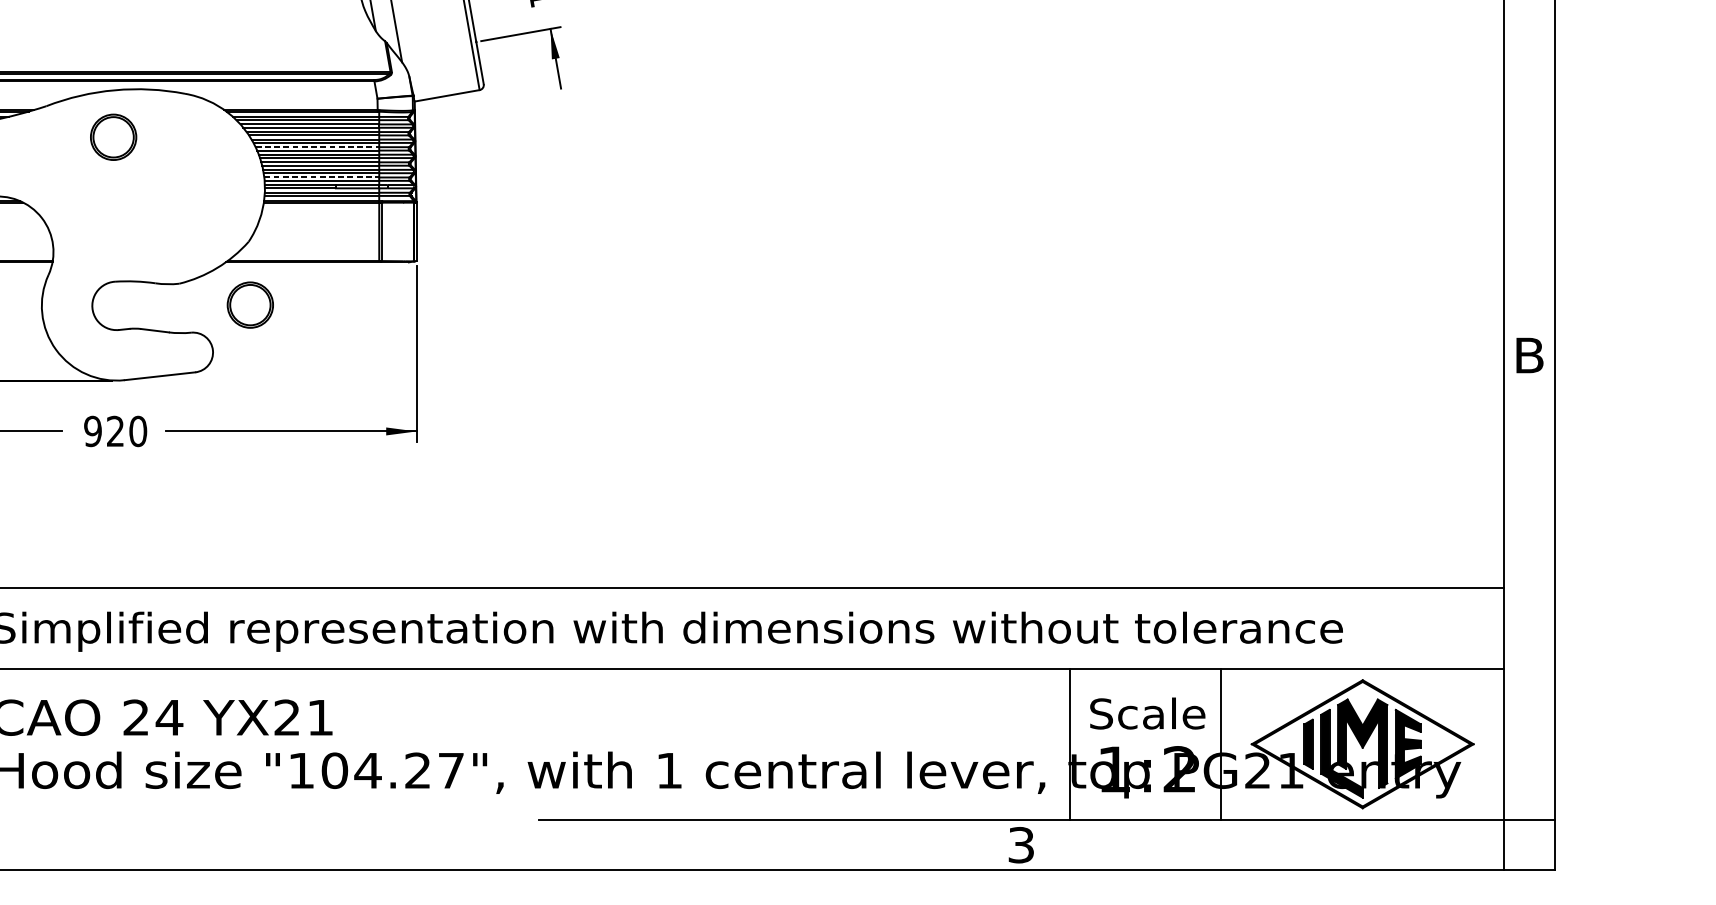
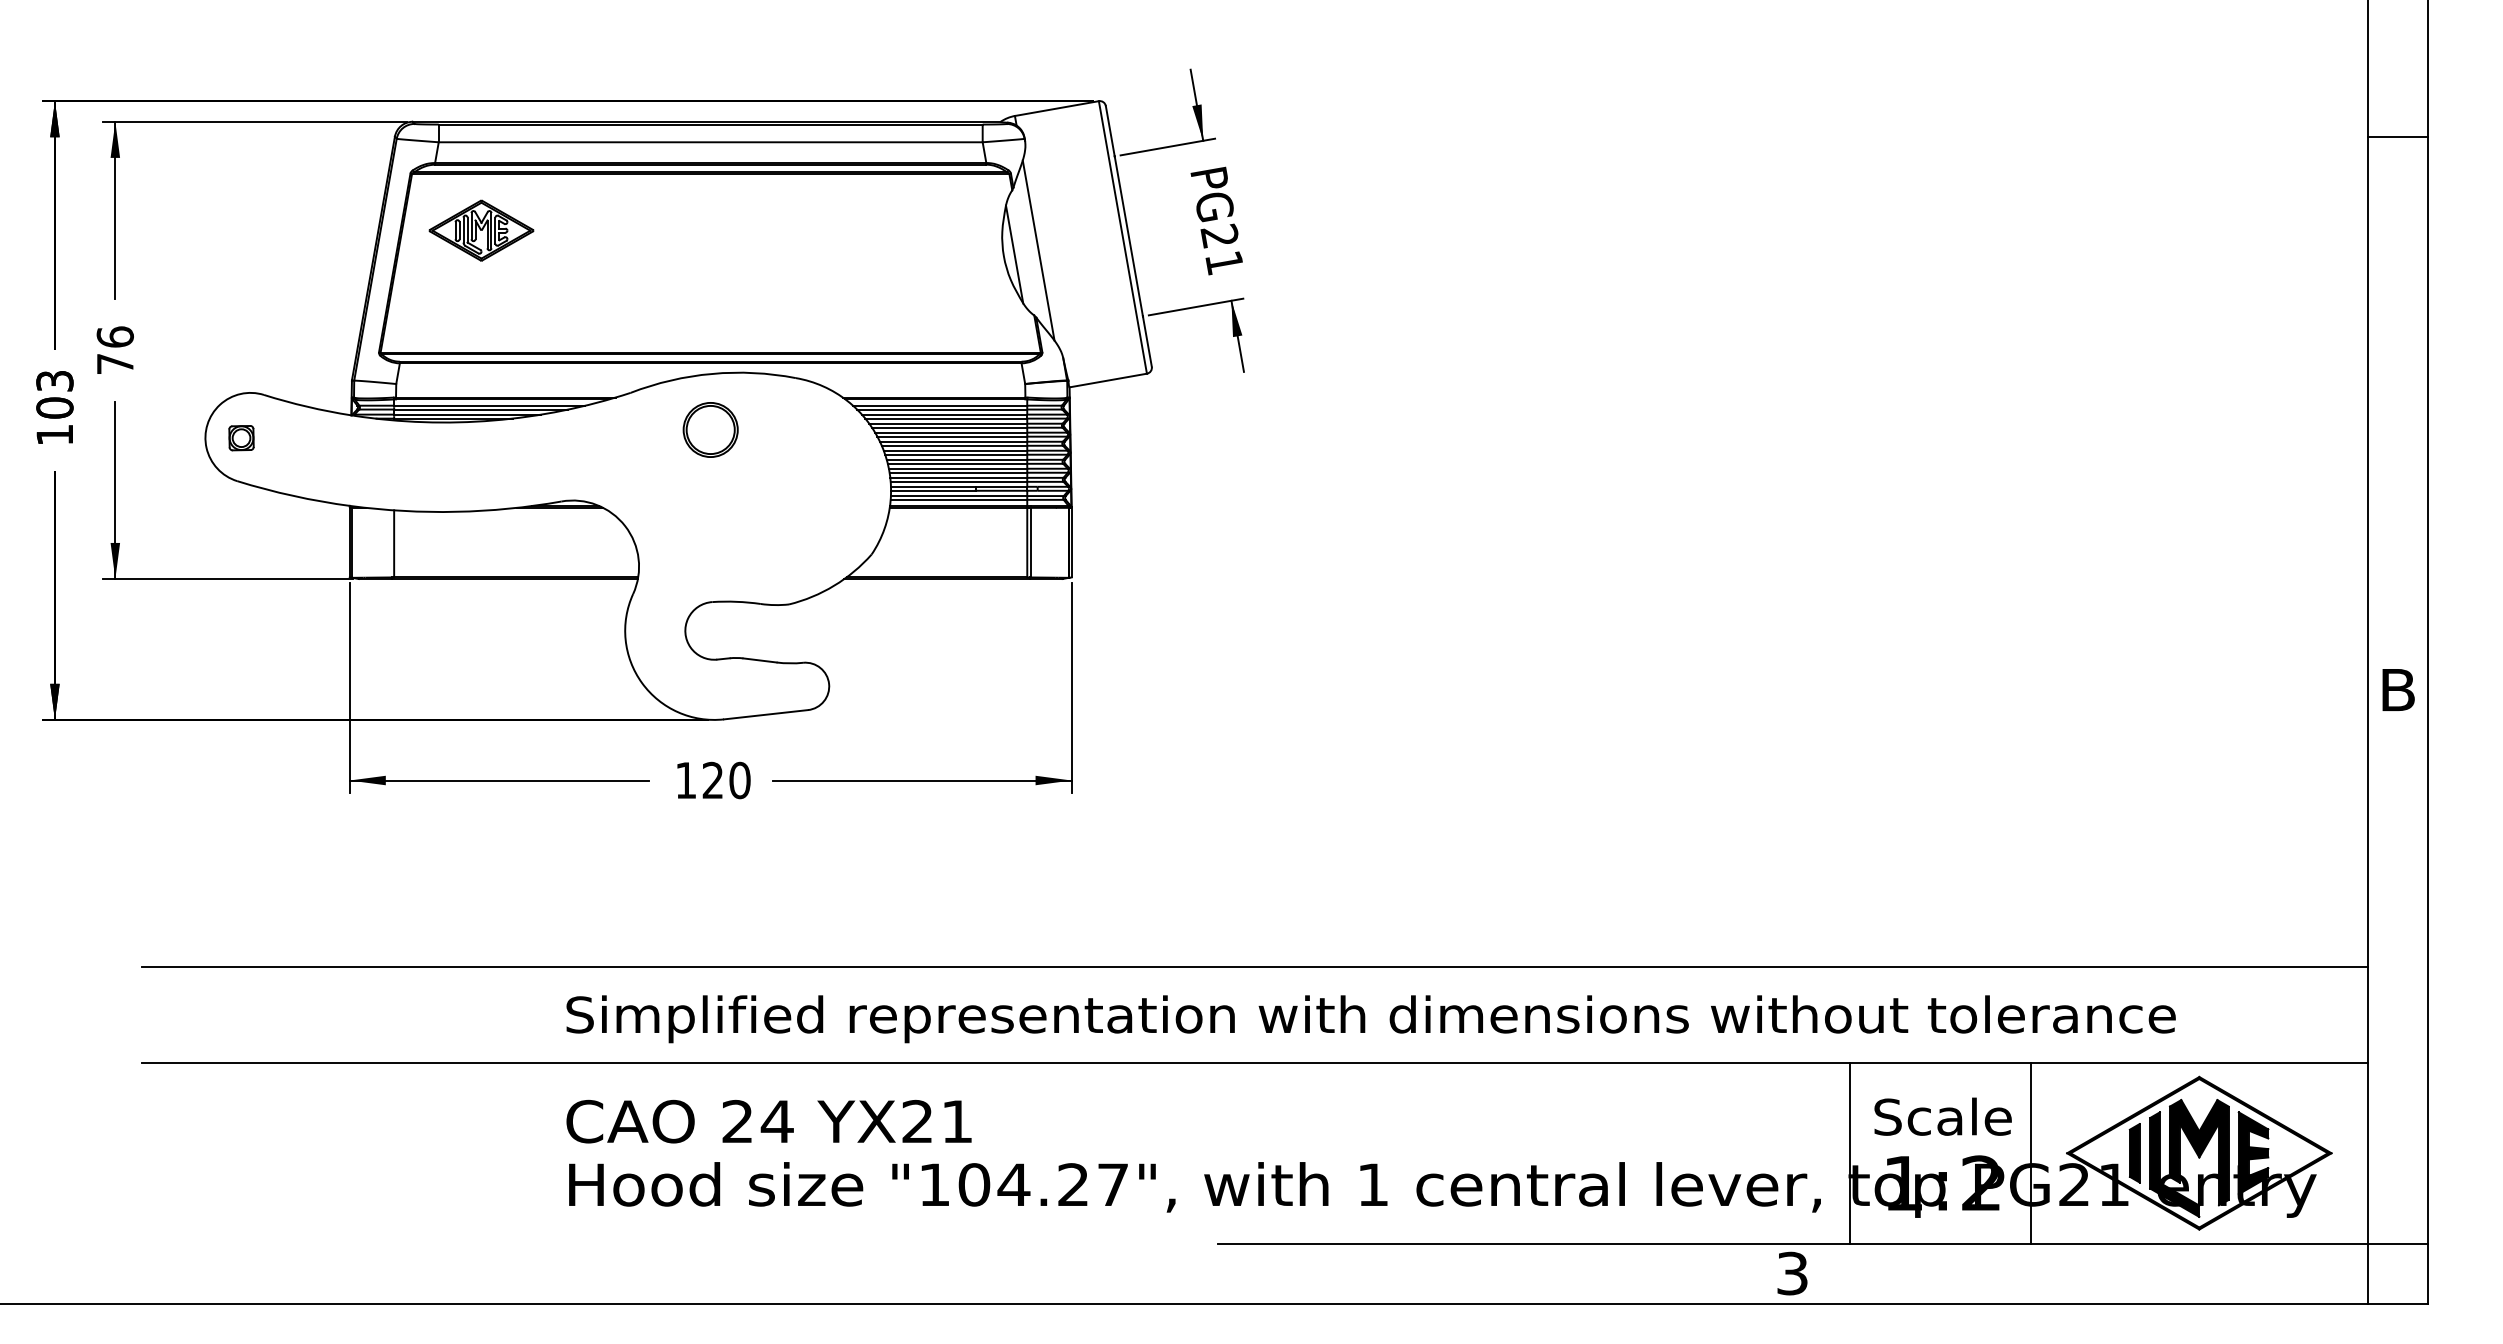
line: (317, 146) -> (953, 441), dashed -> solid
line: (322, 177) -> (959, 477), dashed -> solid
part: (250, 304) -> (873, 629), removed
text: (92, 431) -> (685, 780), 920 -> 120

